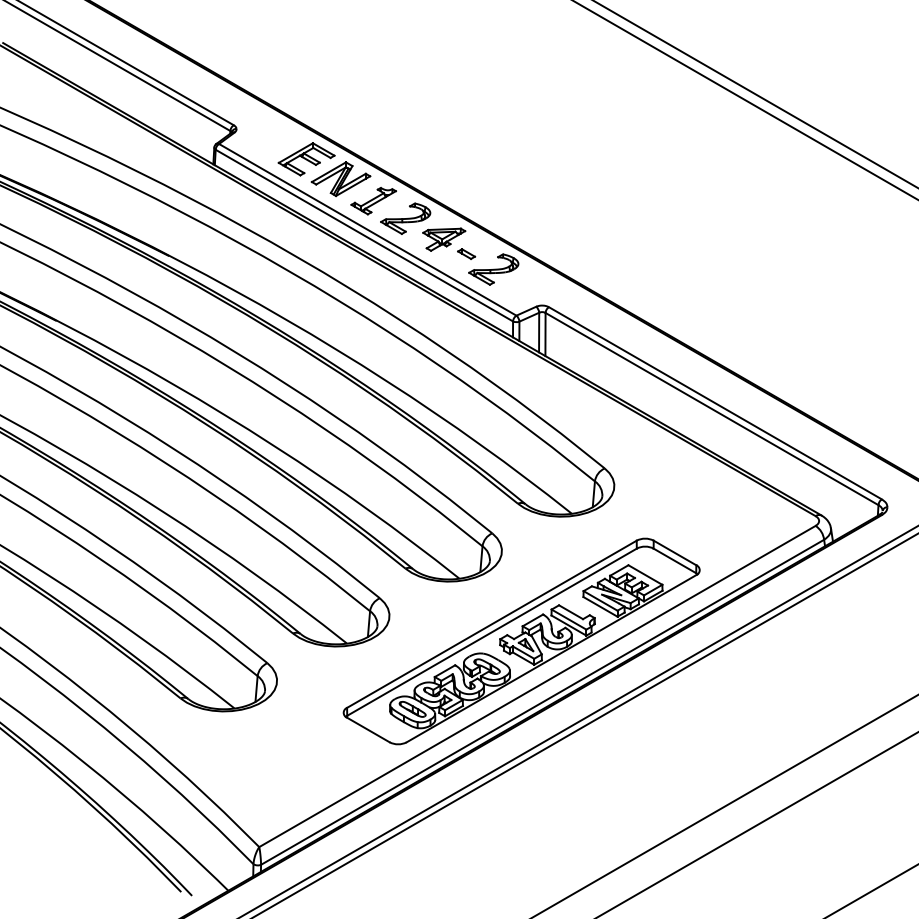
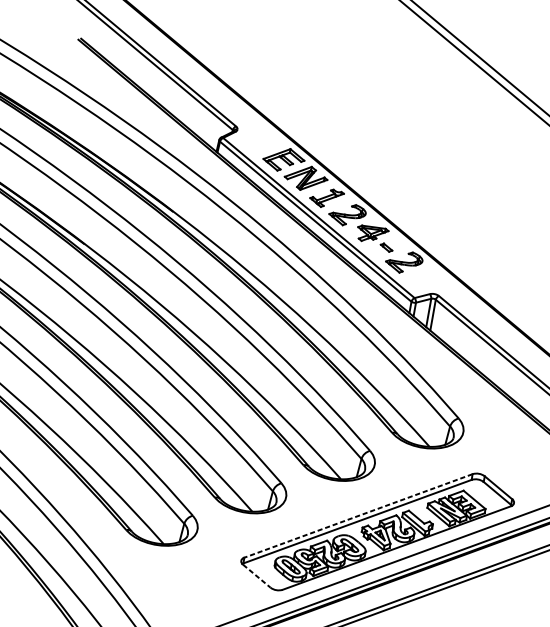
line: (491, 624) -> (358, 516), solid -> dashed
line: (368, 730) -> (256, 576), solid -> dashed

